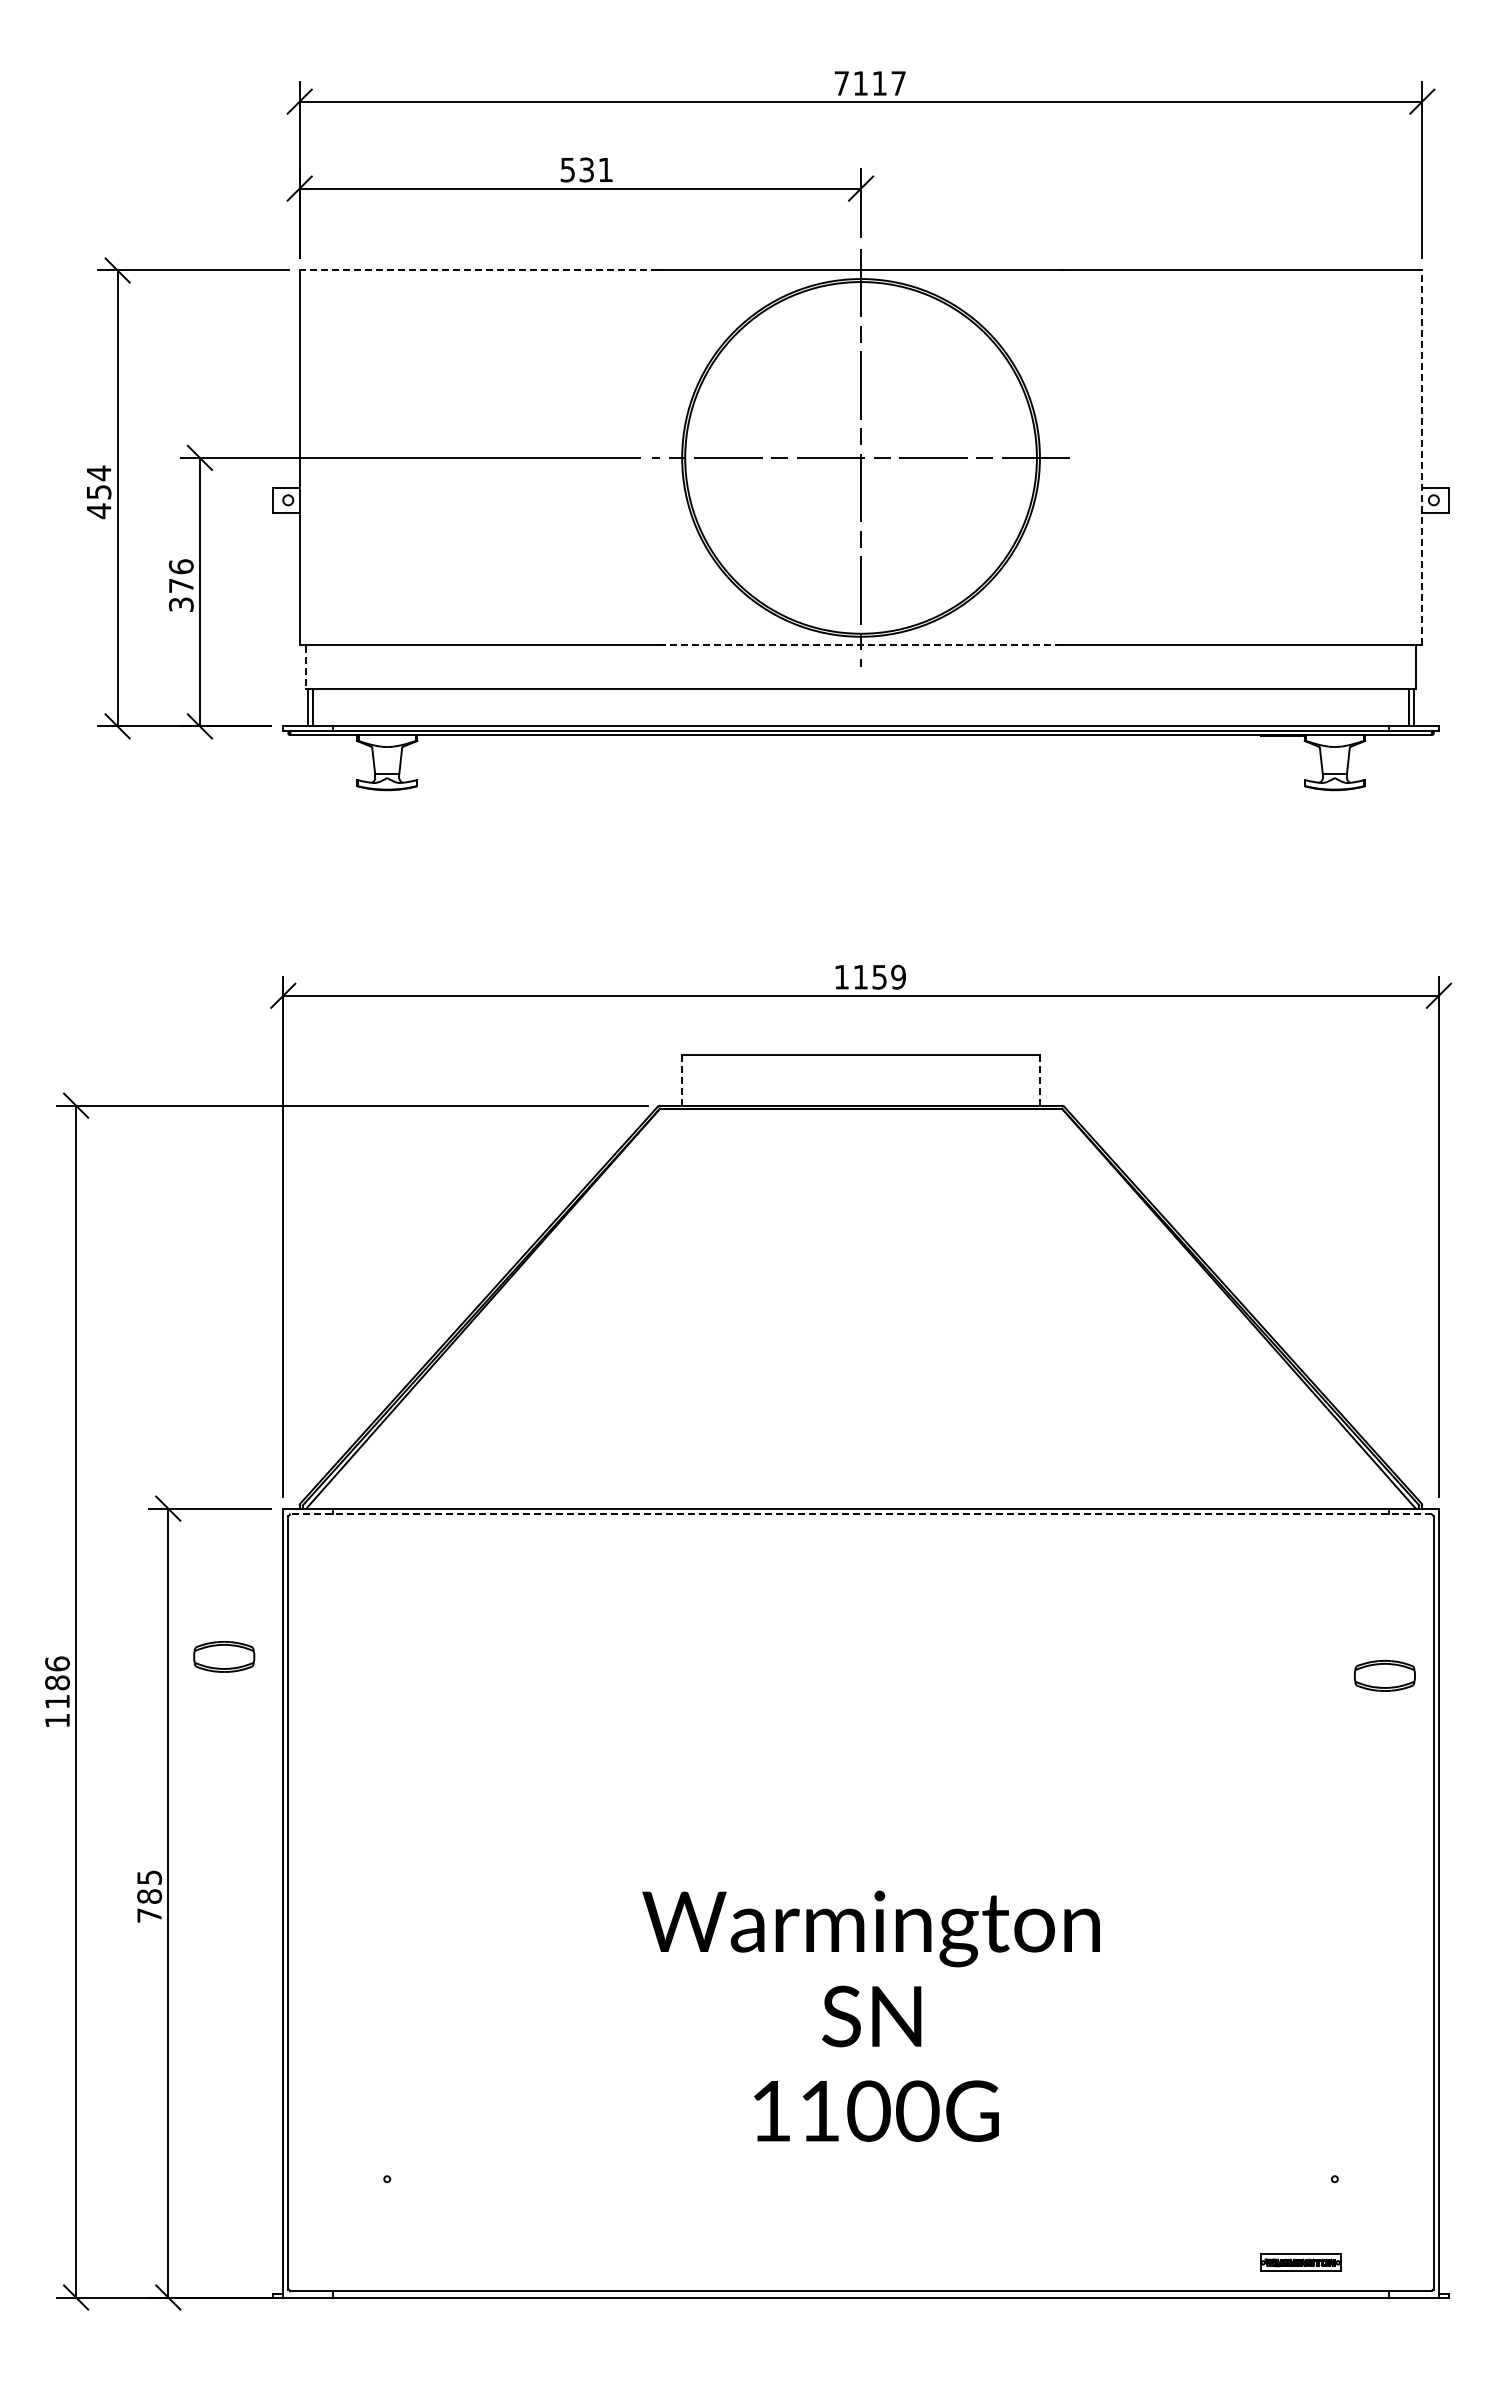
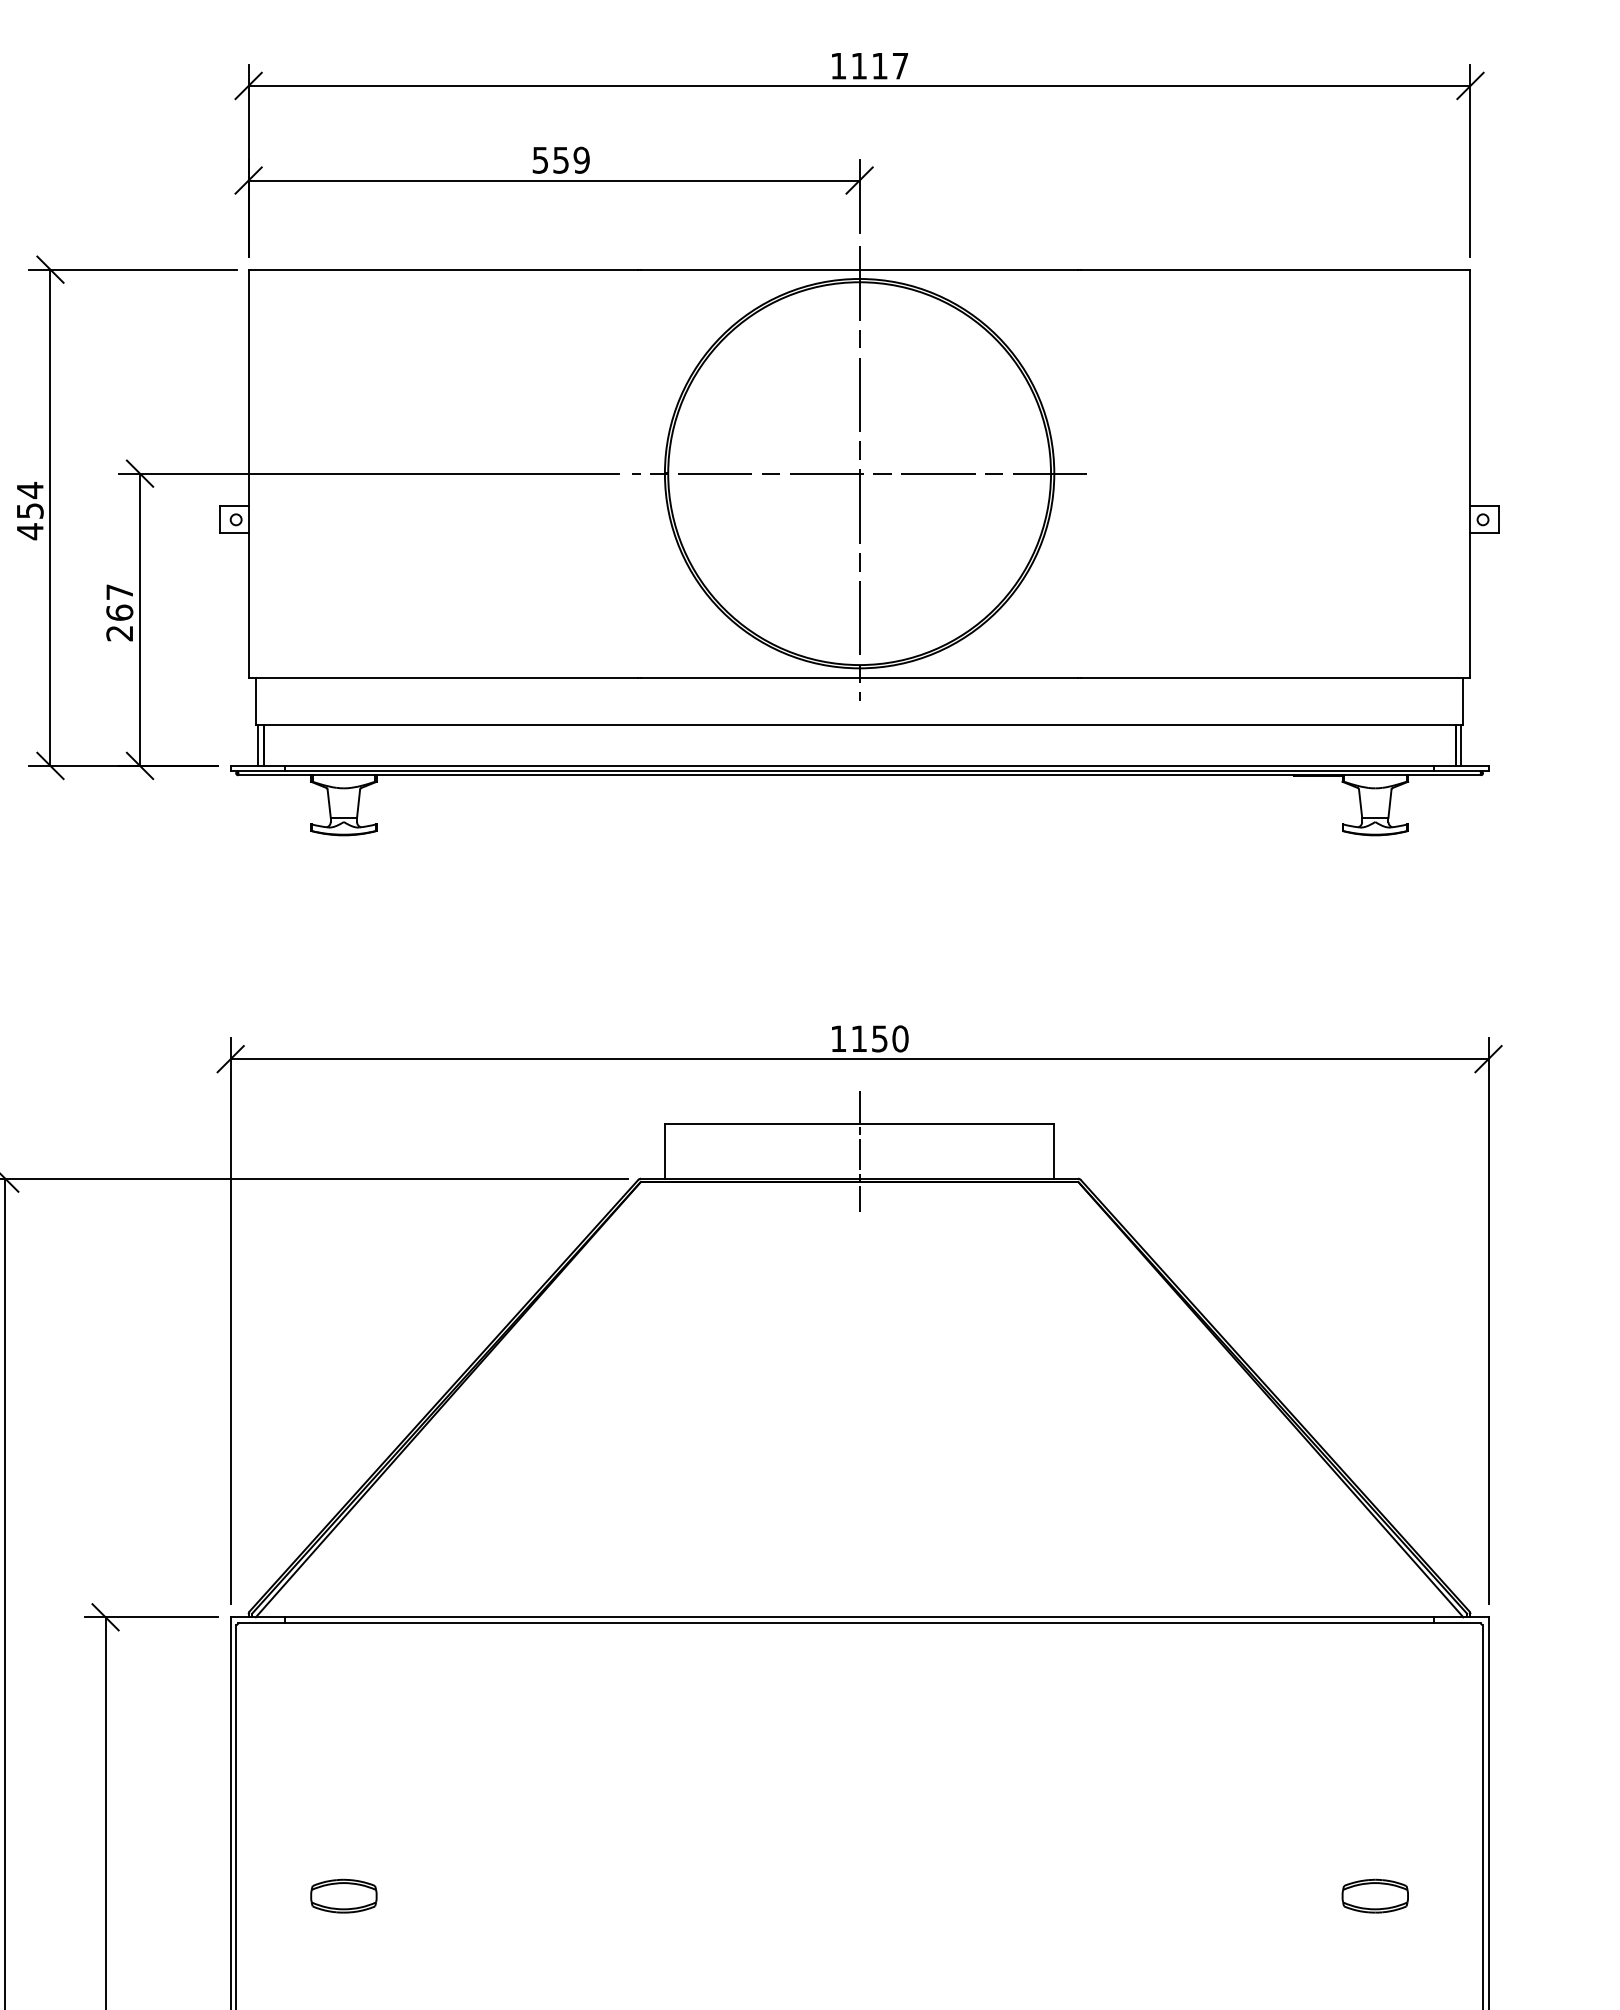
text: (841, 83) -> (838, 66), 7117 -> 1117
text: (596, 169) -> (571, 159), 531 -> 559
line: (479, 270) -> (444, 269), dashed -> solid
line: (1422, 457) -> (1470, 473), dashed -> solid
text: (180, 585) -> (118, 612), 376 -> 267
line: (861, 645) -> (860, 677), dashed -> solid
line: (306, 667) -> (256, 701), dashed -> solid
text: (898, 977) -> (900, 1039), 1159 -> 1150
line: (861, 1080) -> (860, 1151), added
line: (1039, 1080) -> (1053, 1151), dashed -> solid
line: (682, 1081) -> (665, 1152), dashed -> solid
line: (861, 1513) -> (860, 1622), dashed -> solid
part: (224, 1656) -> (344, 1895), moved
part: (1384, 1675) -> (1374, 1895), moved

